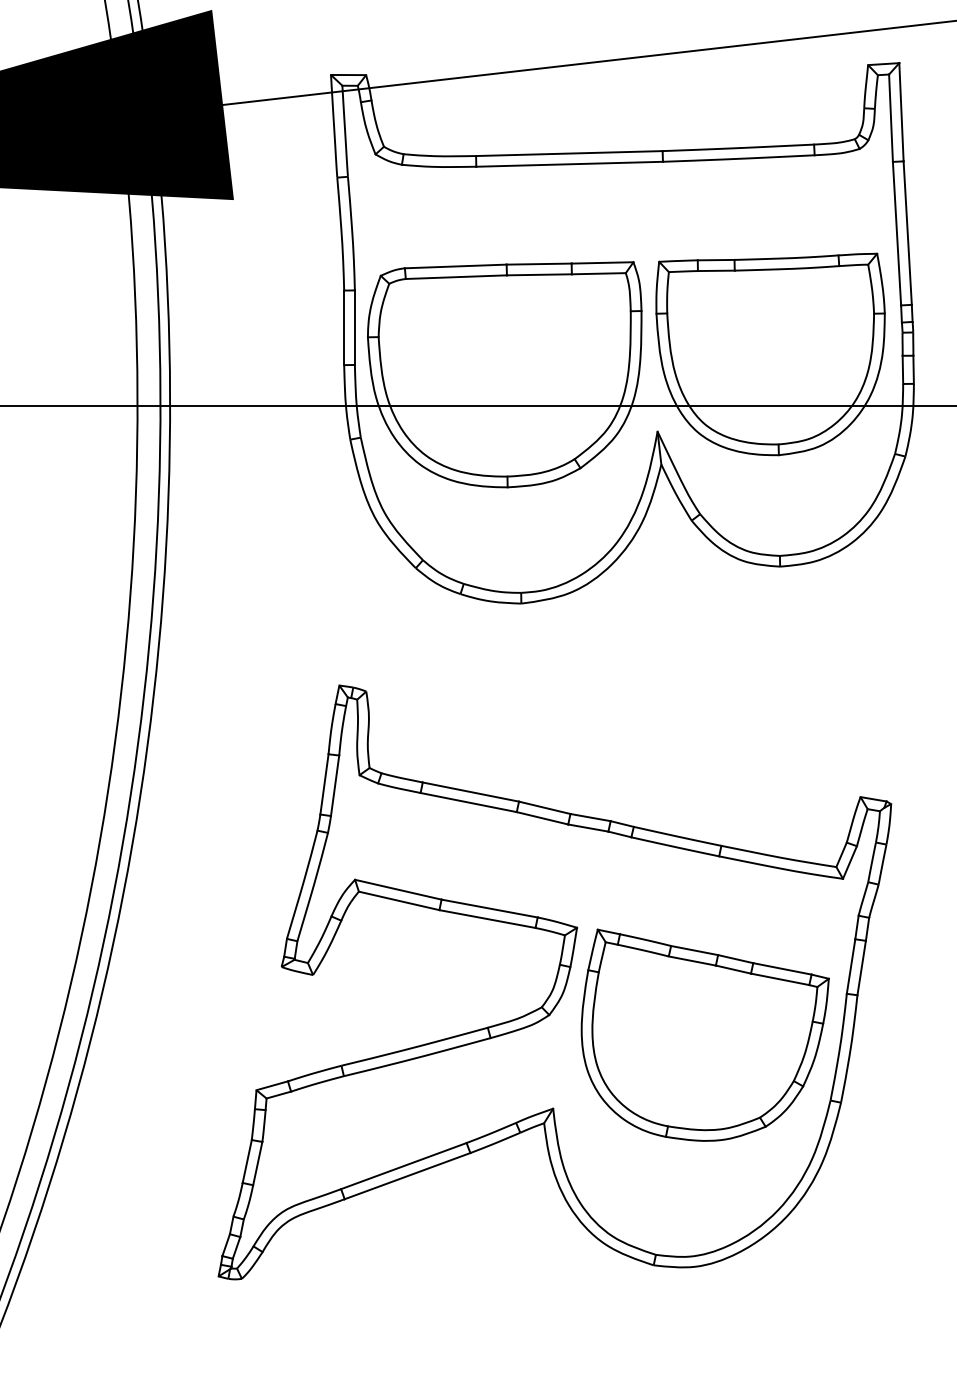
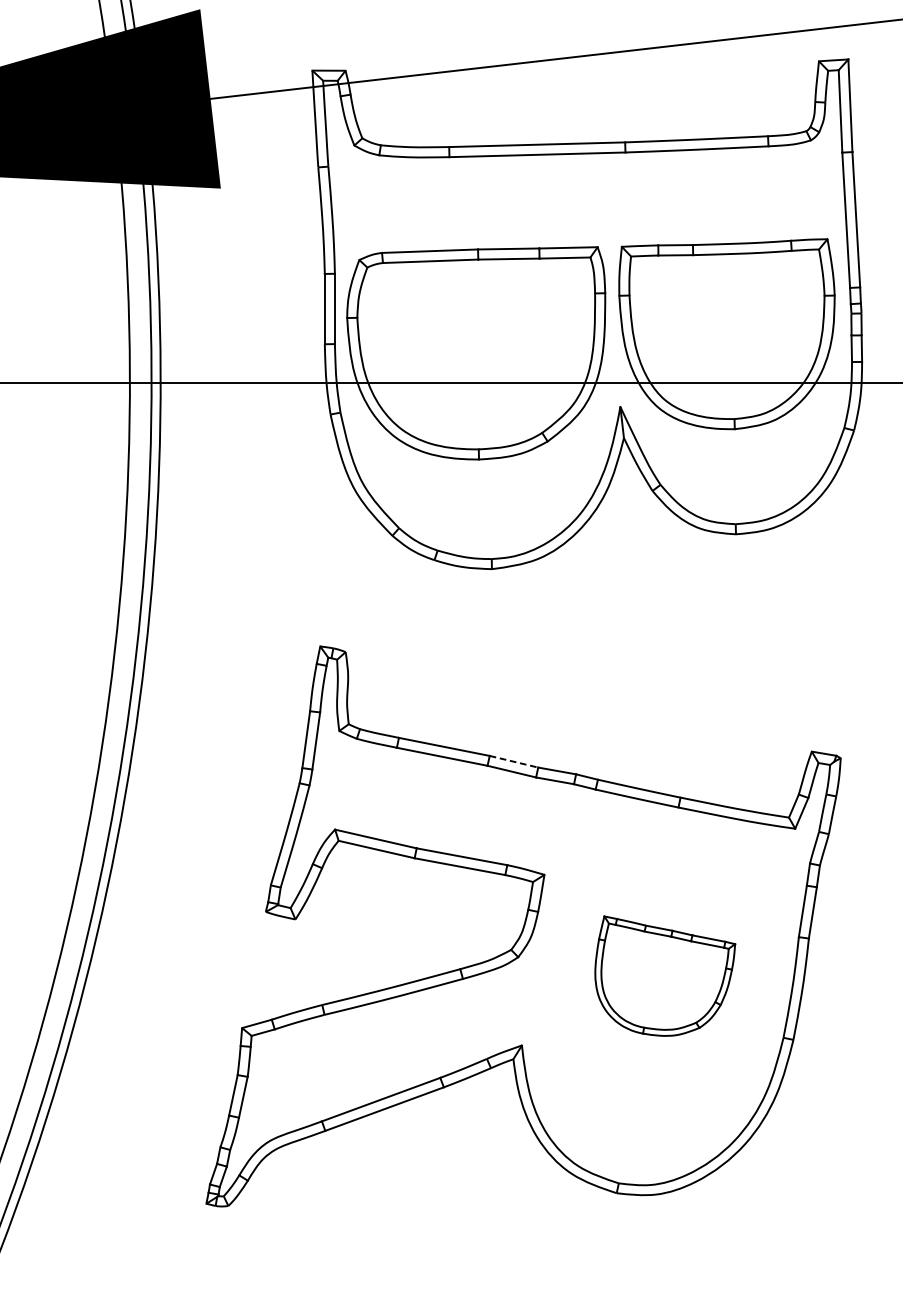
line: (545, 807) -> (514, 761), solid -> dashed
part: (704, 1034) -> (664, 975), size x0.6

